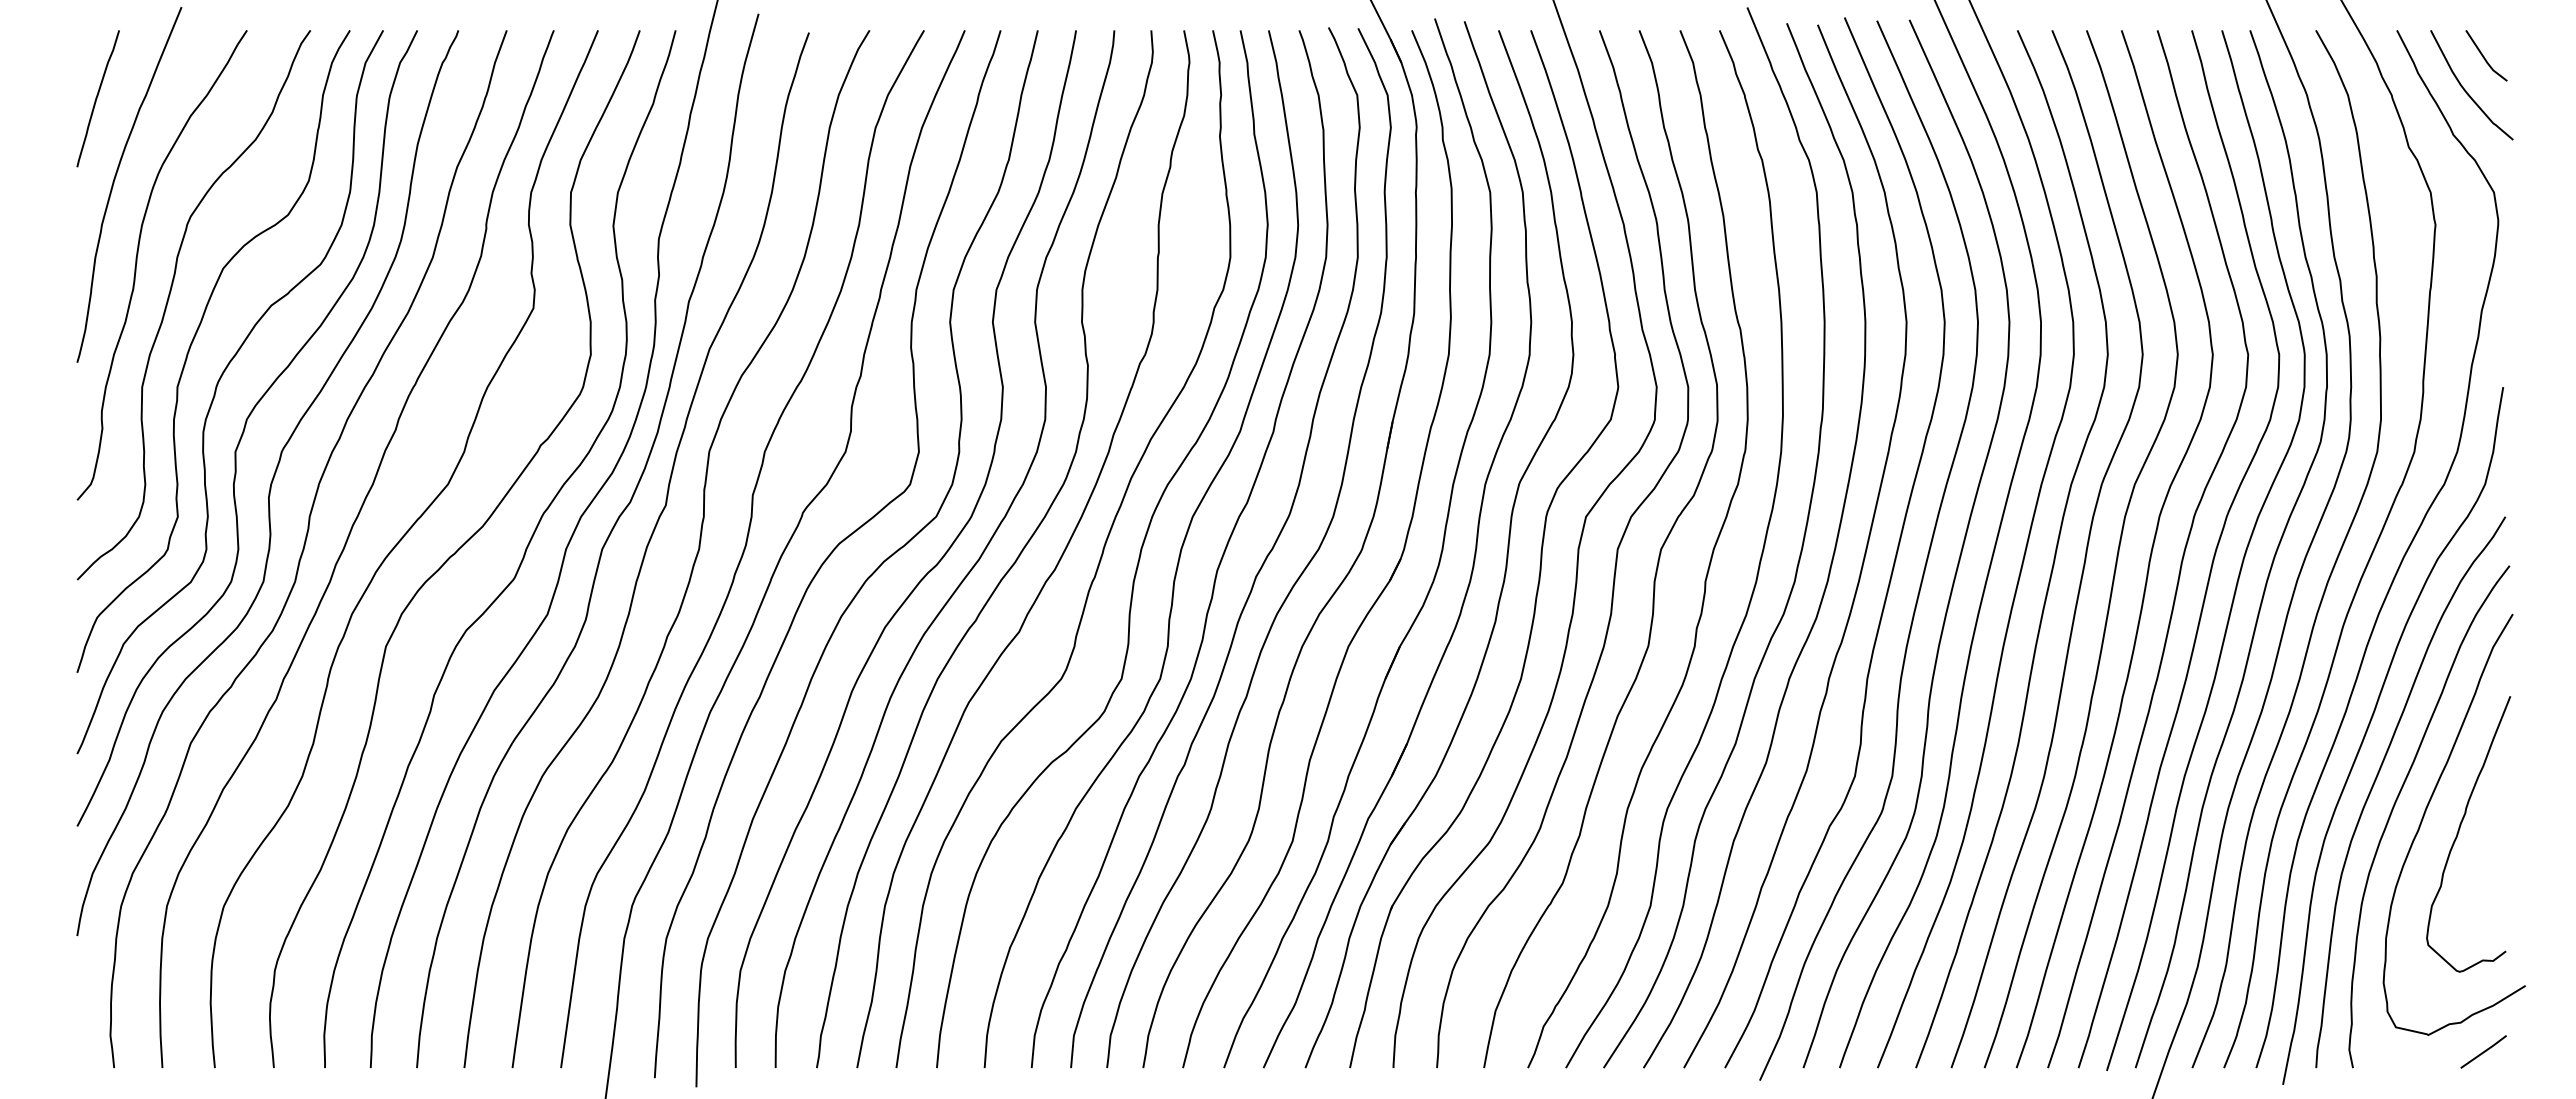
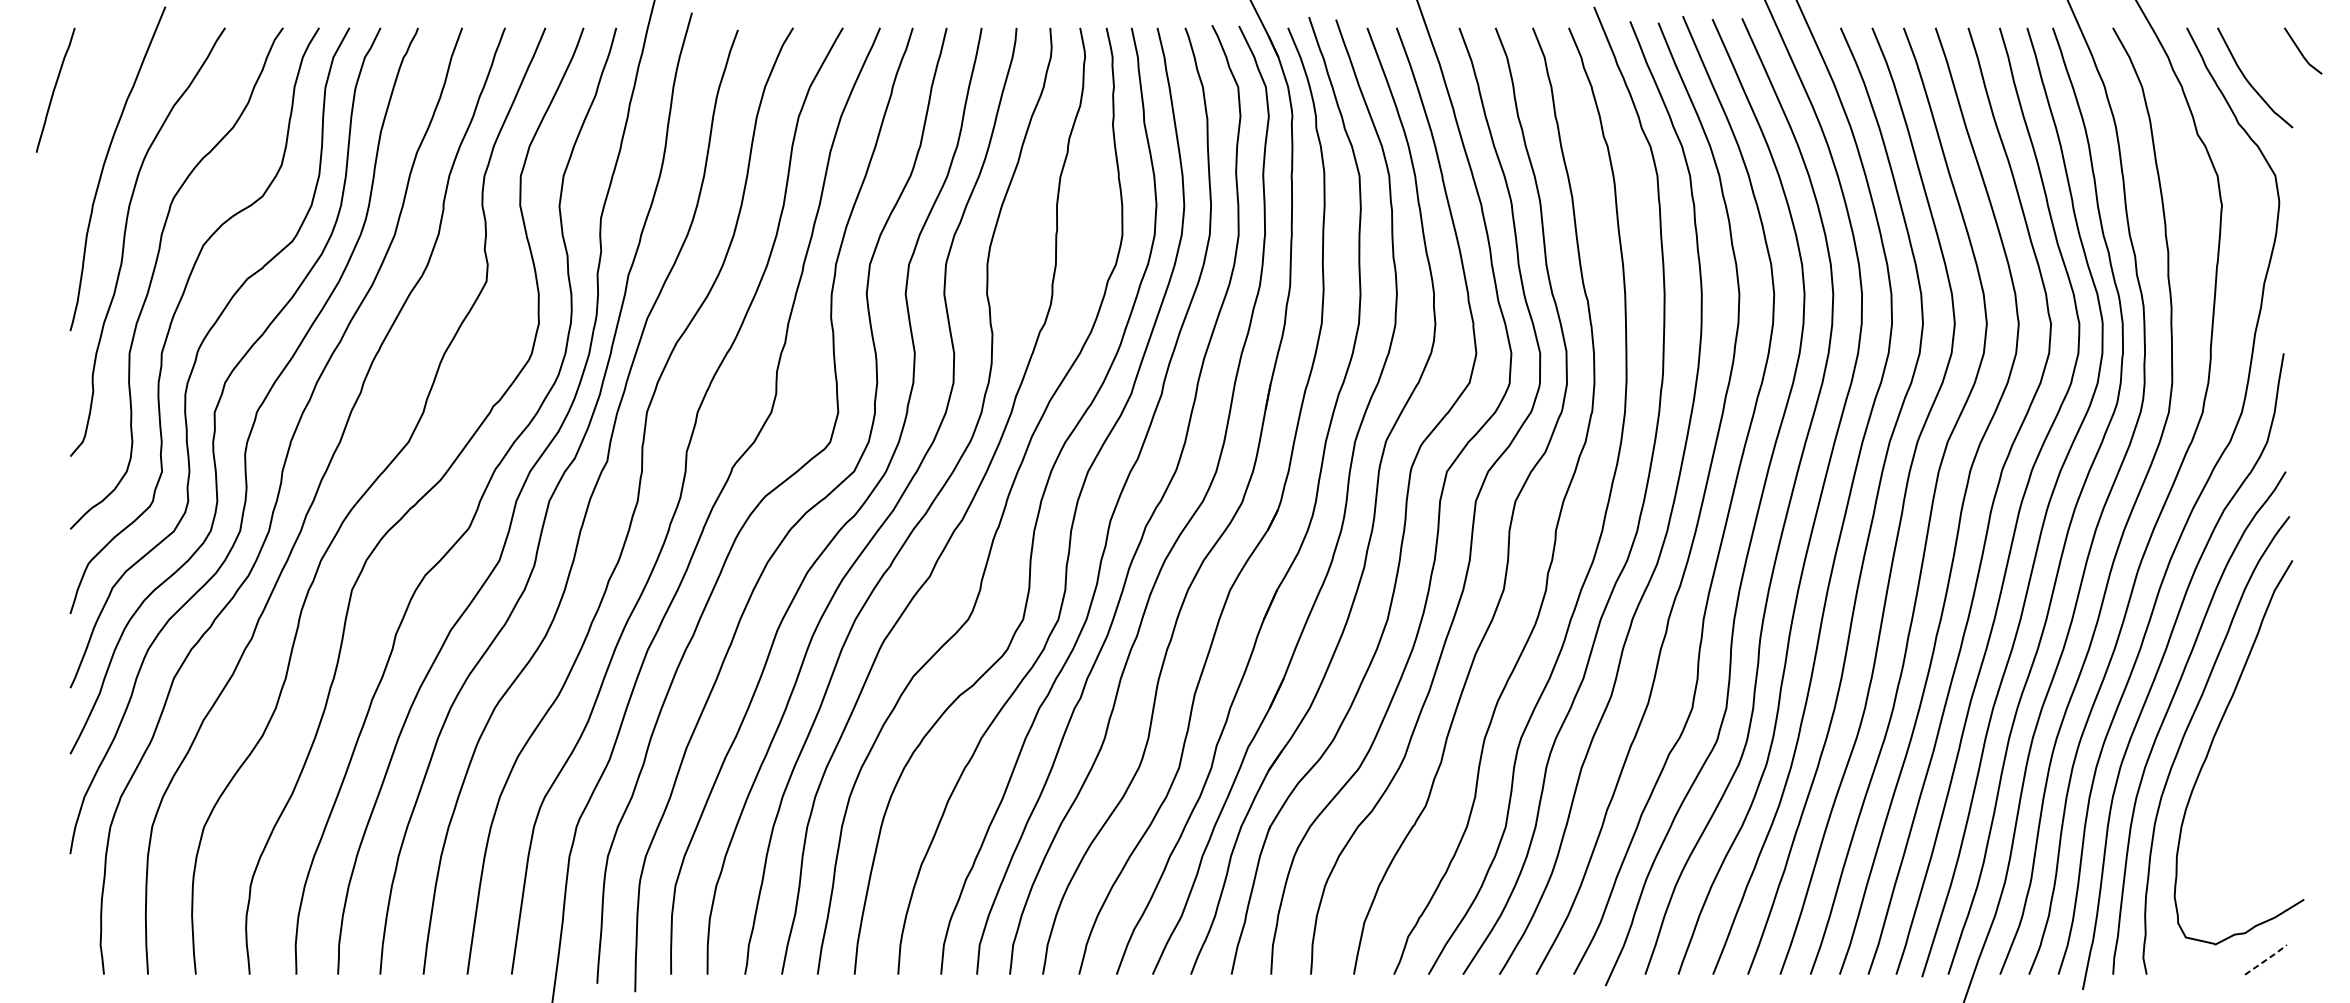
line: (2484, 56) -> (2301, 51), moved
curve: (97, 98) -> (55, 90), moved
curve: (2459, 831) -> (2243, 758), removed
line: (2484, 1051) -> (2266, 959), solid -> dashed

